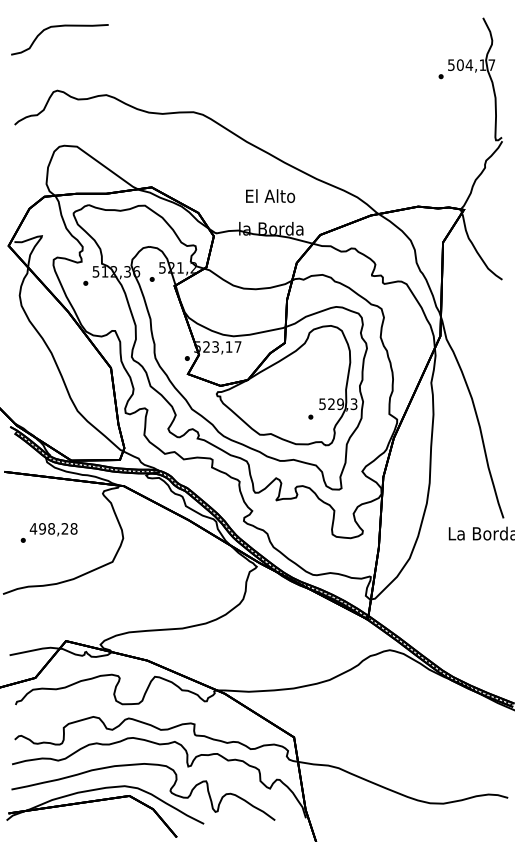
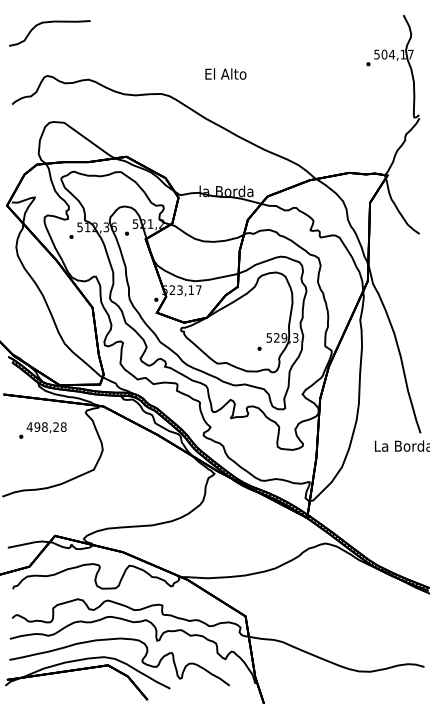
text: (270, 195) -> (225, 73), moved
text: (48, 532) -> (42, 430), moved

